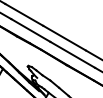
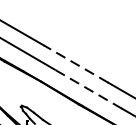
line: (64, 38) -> (76, 64), solid -> dashed
line: (72, 54) -> (88, 88), solid -> dashed

